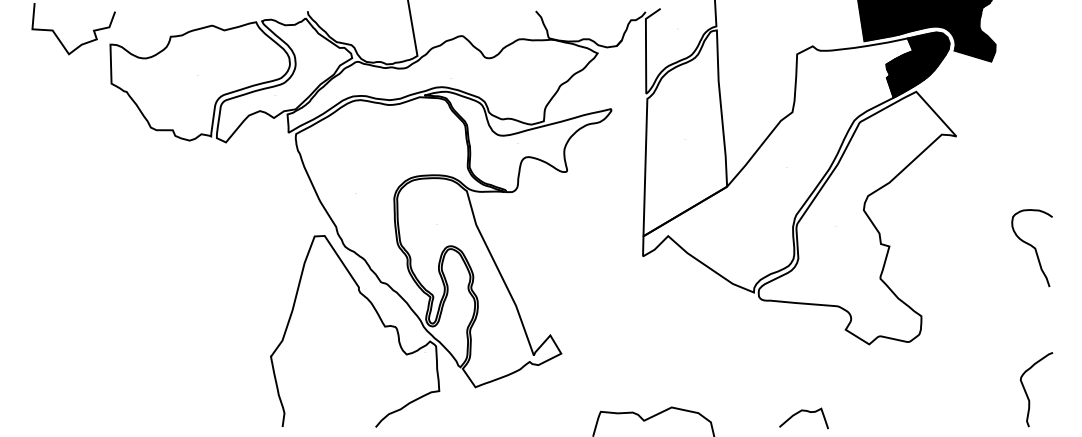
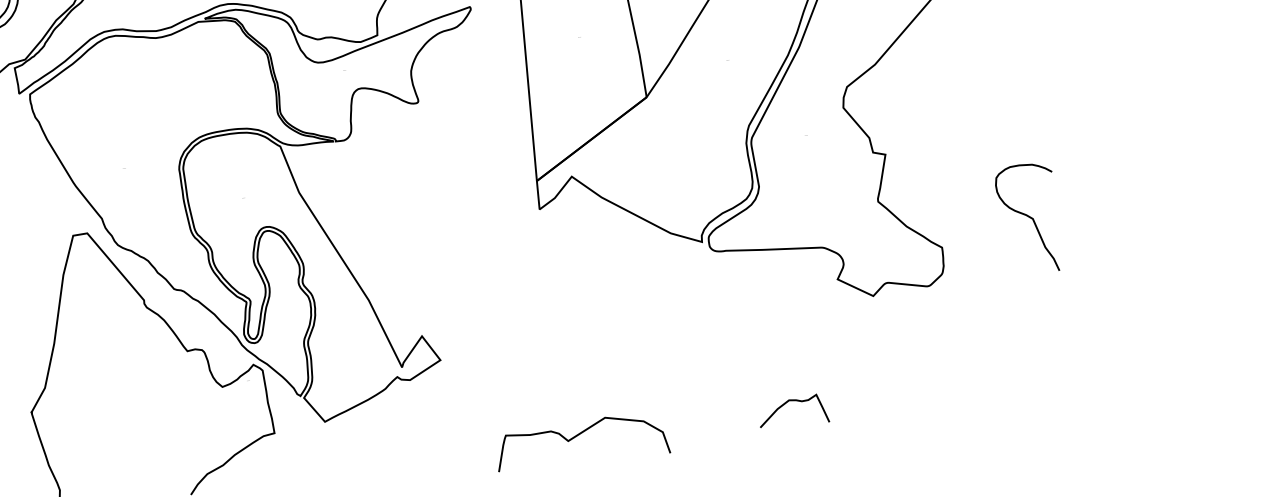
curve: (1031, 246) -> (1027, 216), moved
curve: (1027, 393) -> (1104, 339), removed

